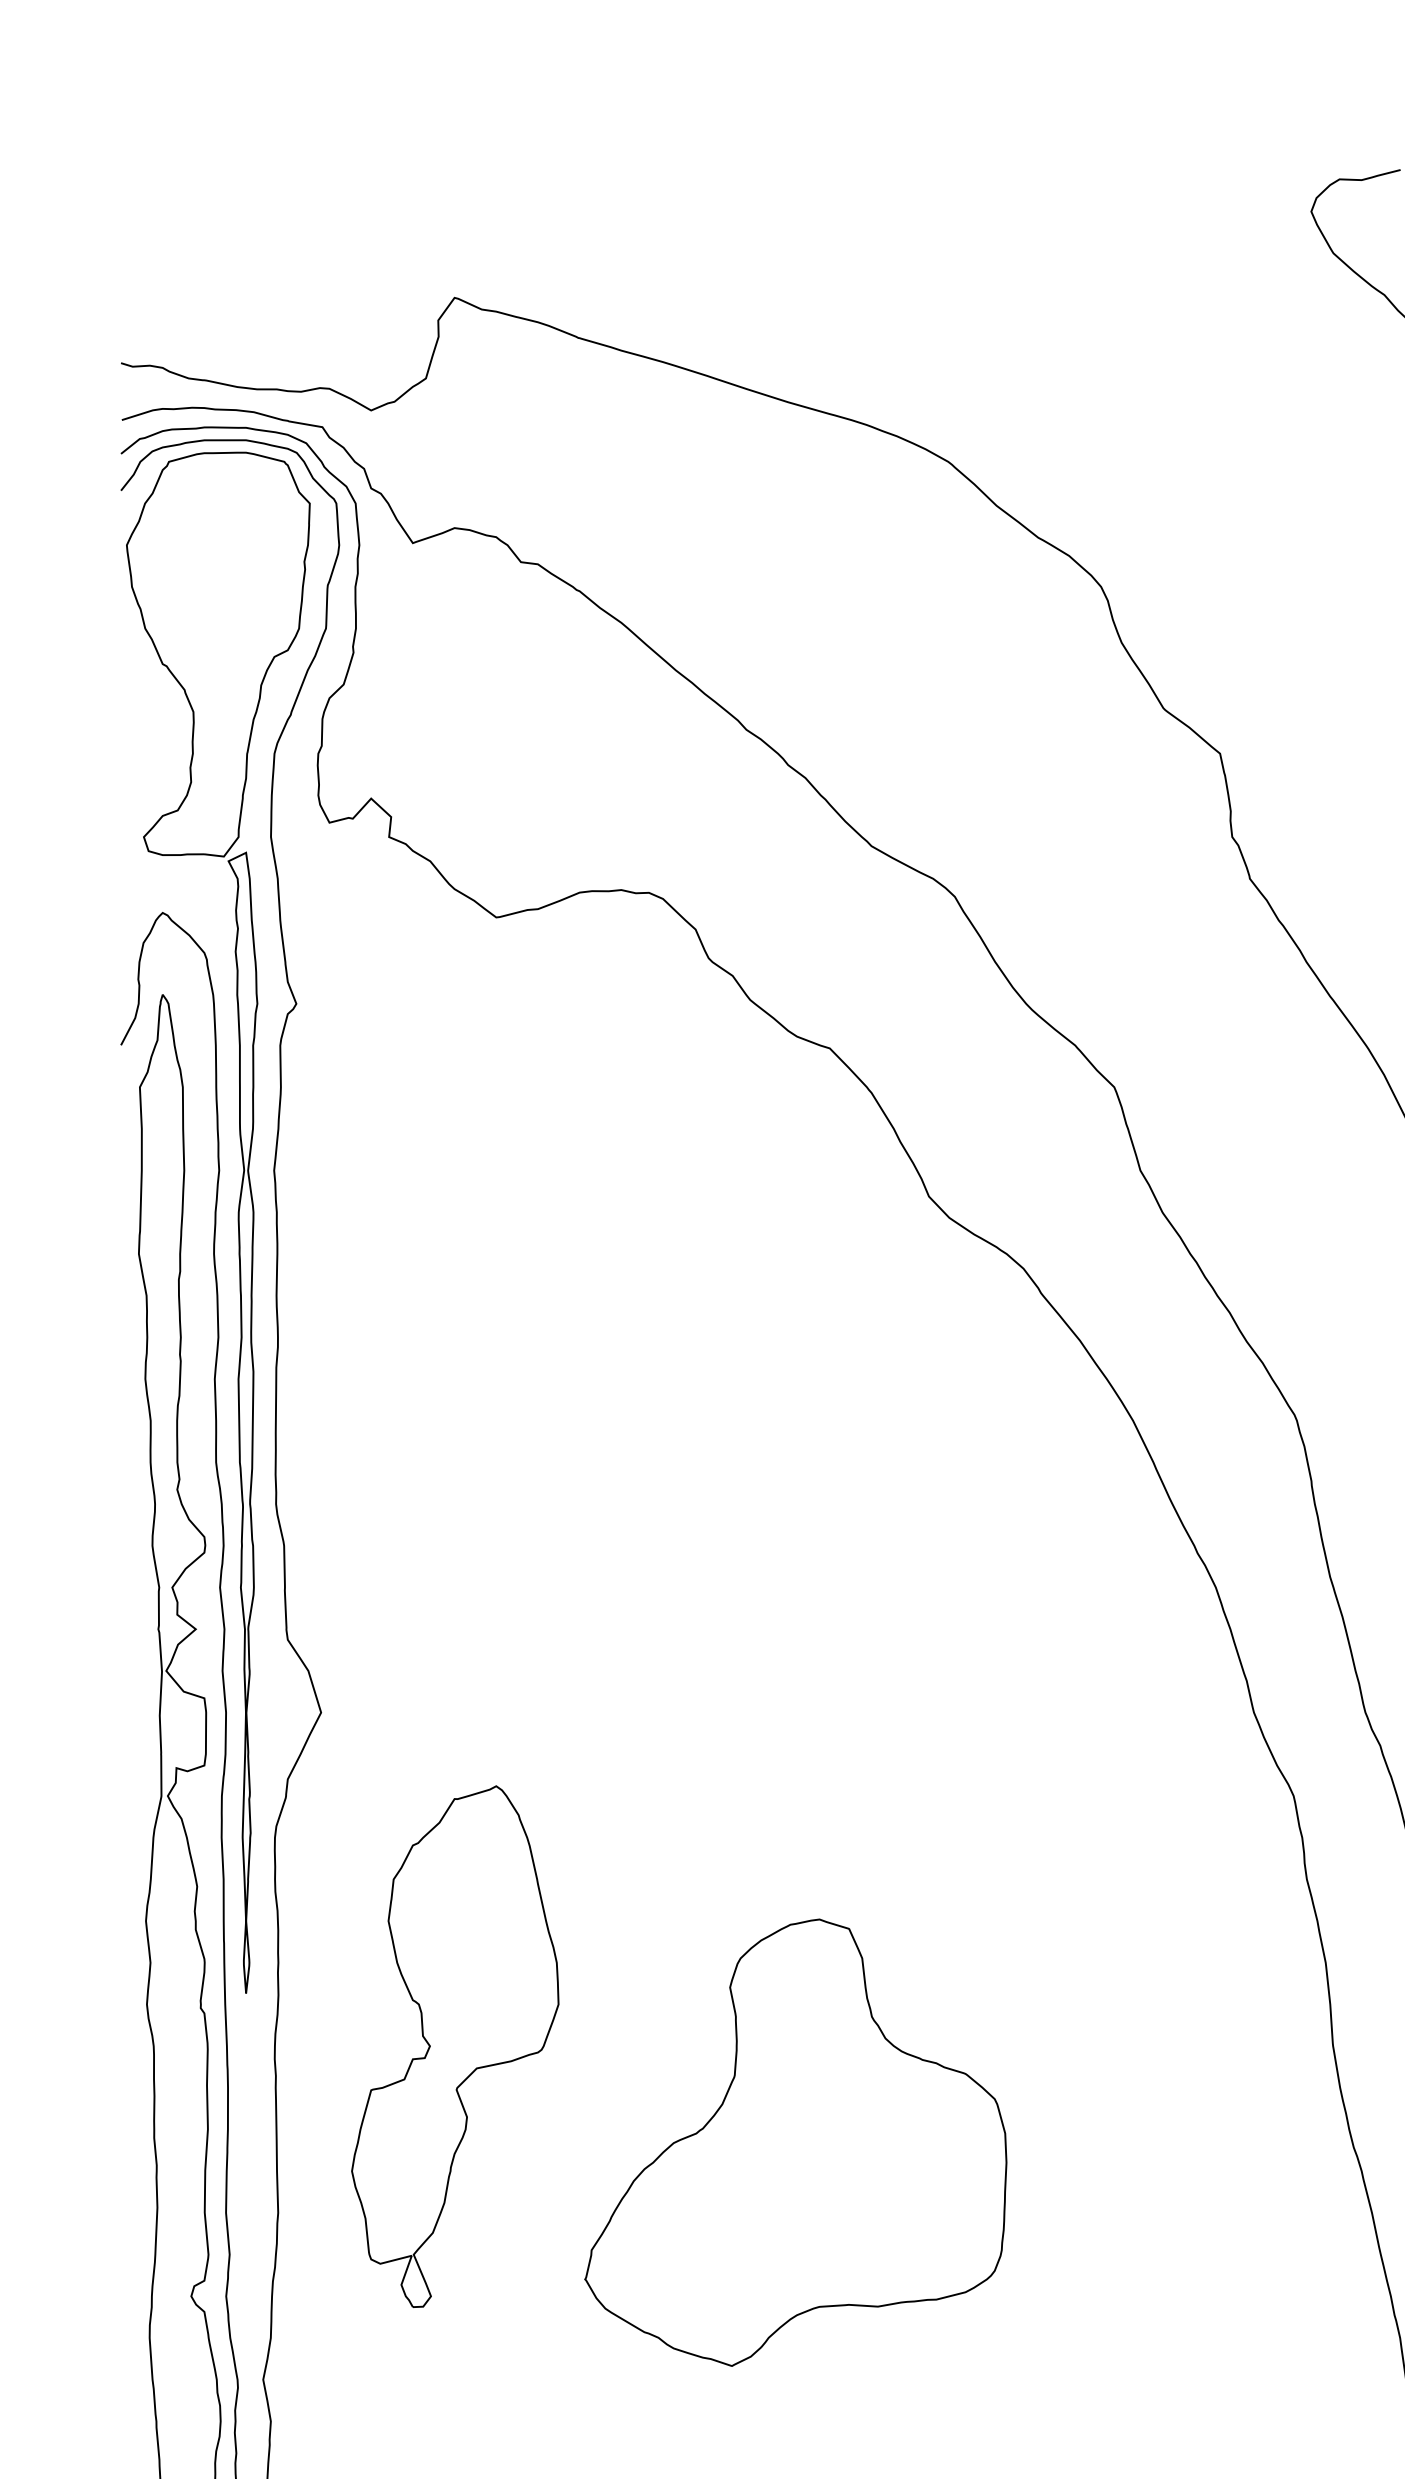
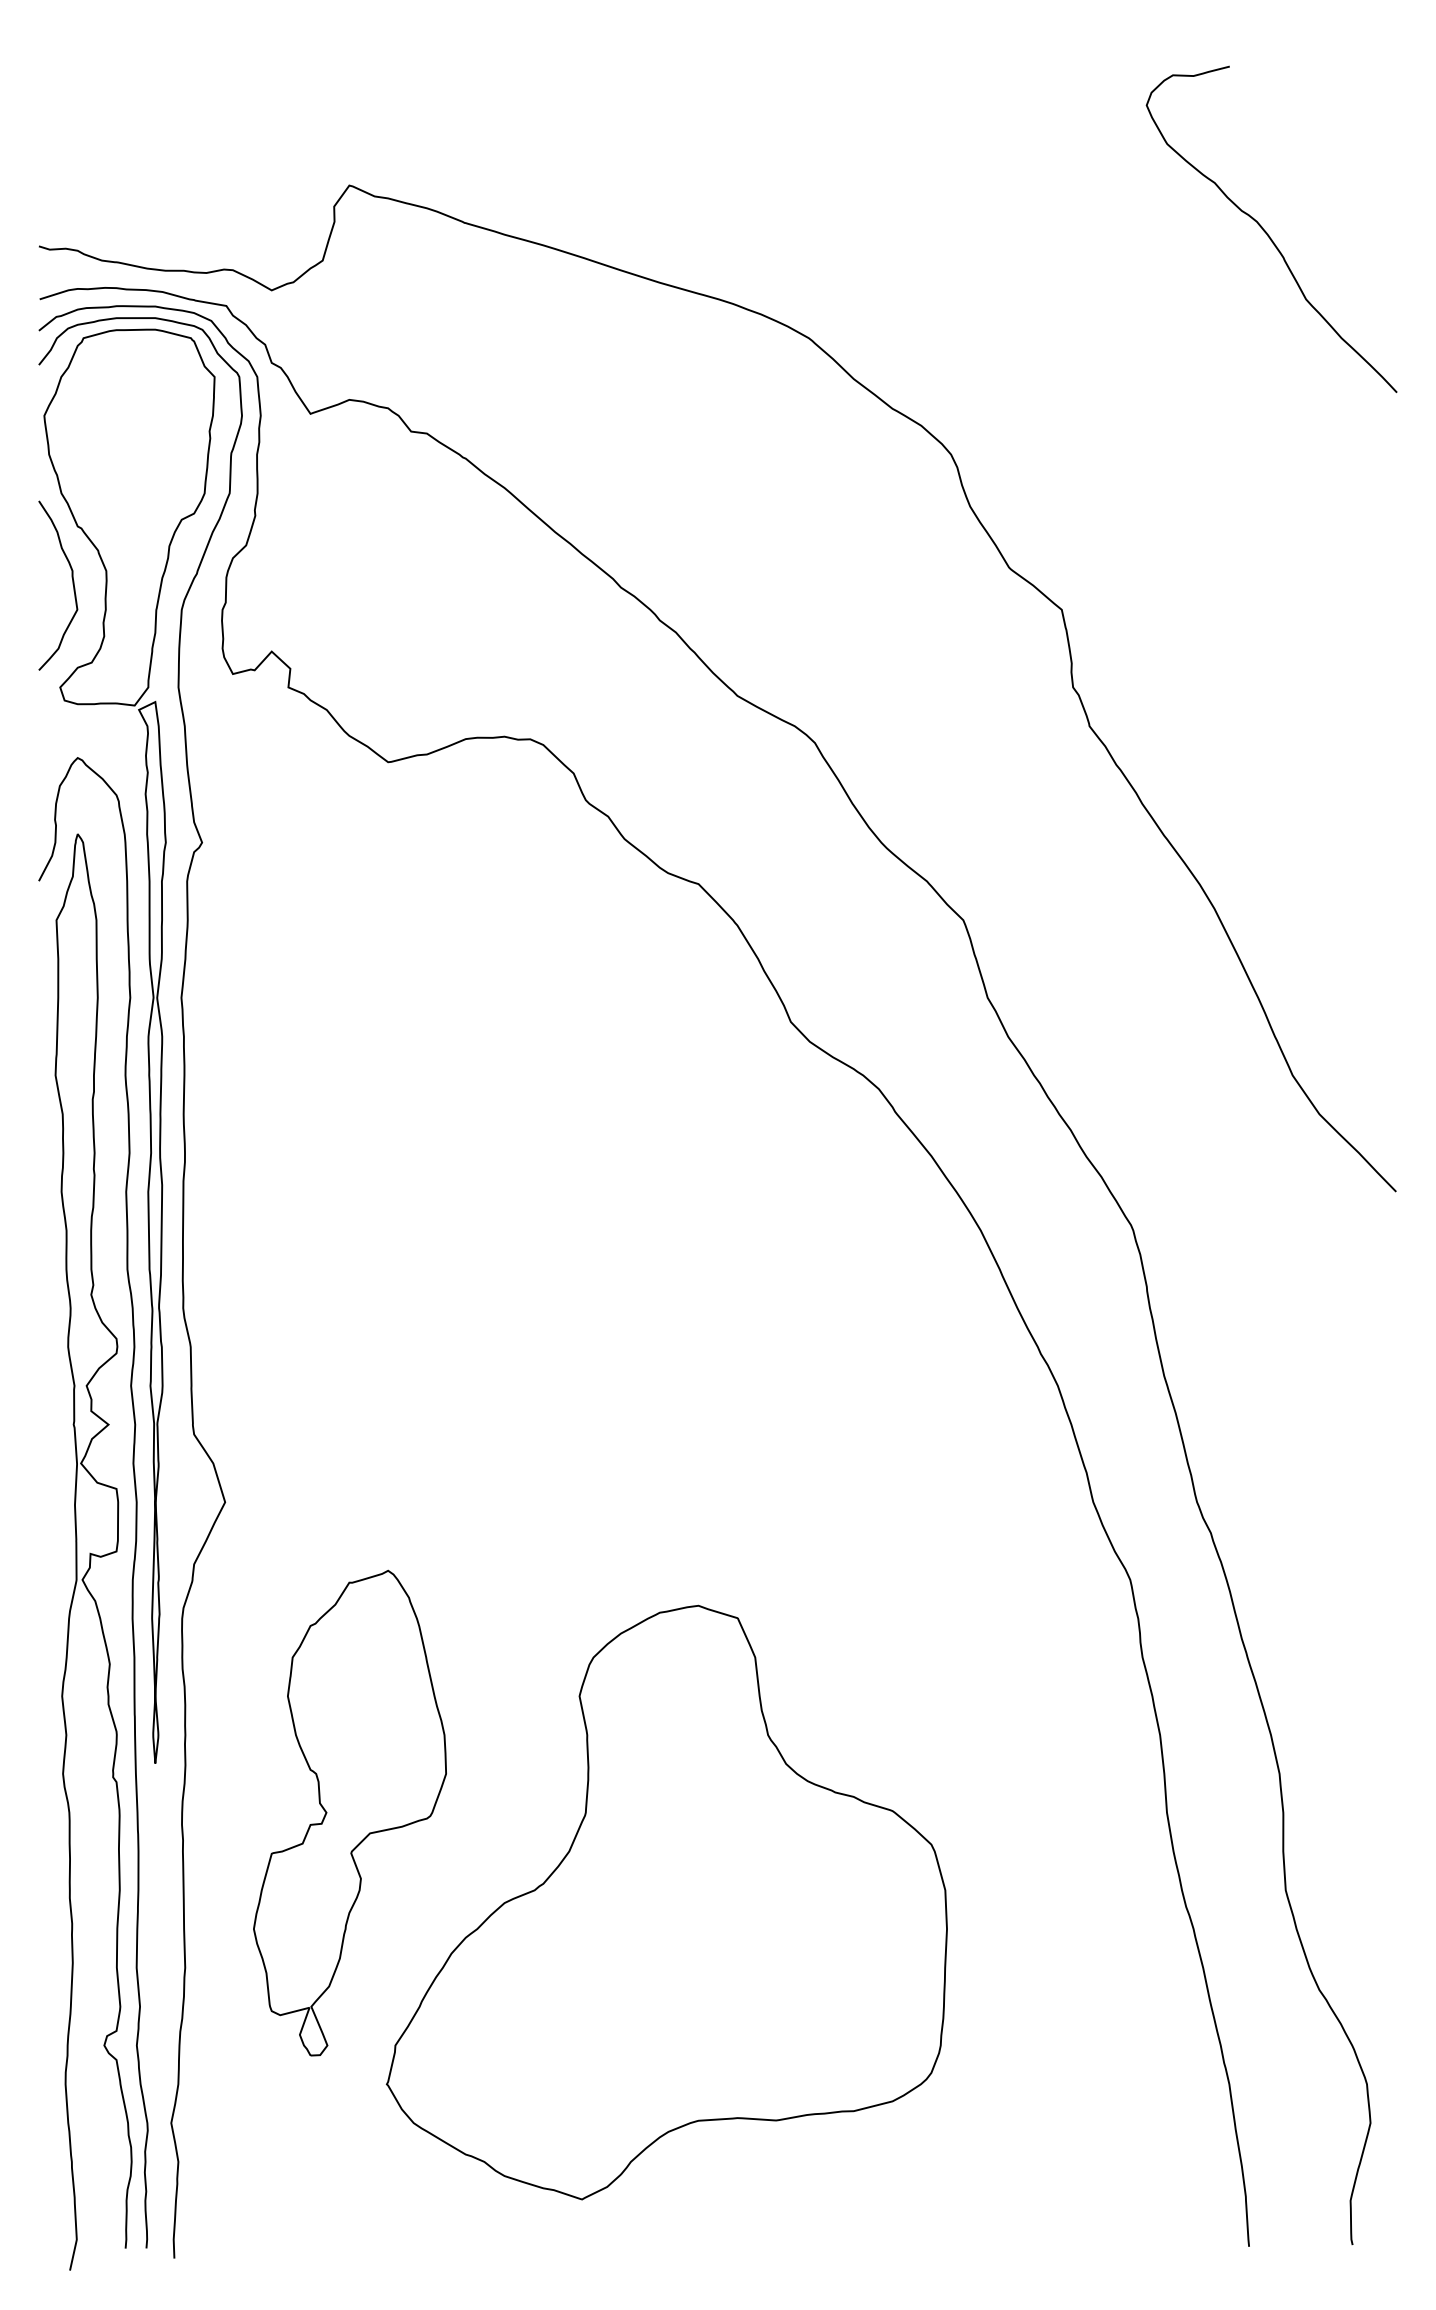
curve: (157, 726) -> (72, 584), added
part: (795, 2142) -> (666, 1902), size x1.43

